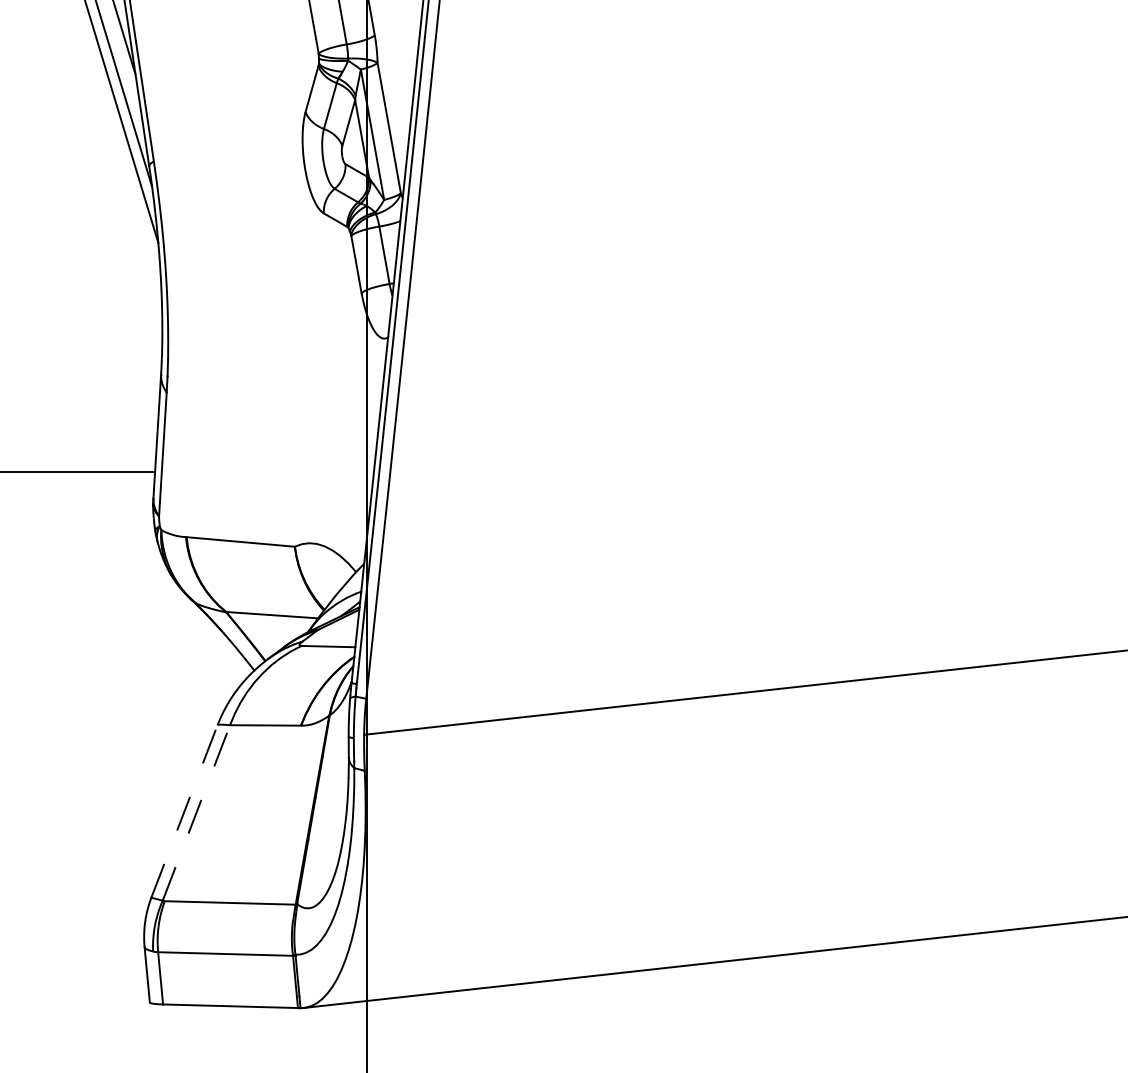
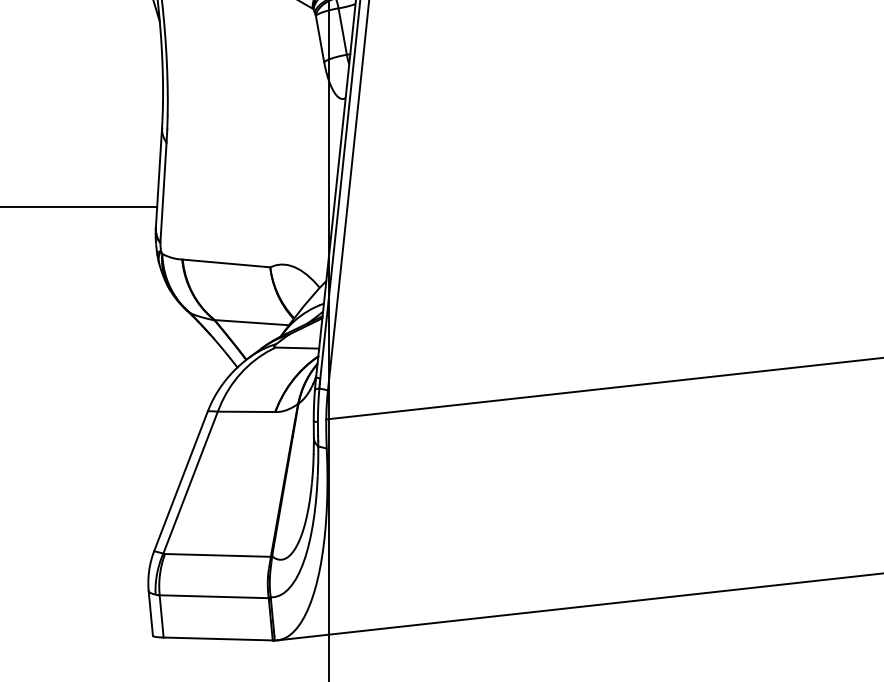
line: (184, 810) -> (180, 480), dashed -> solid
line: (196, 812) -> (190, 482), dashed -> solid

